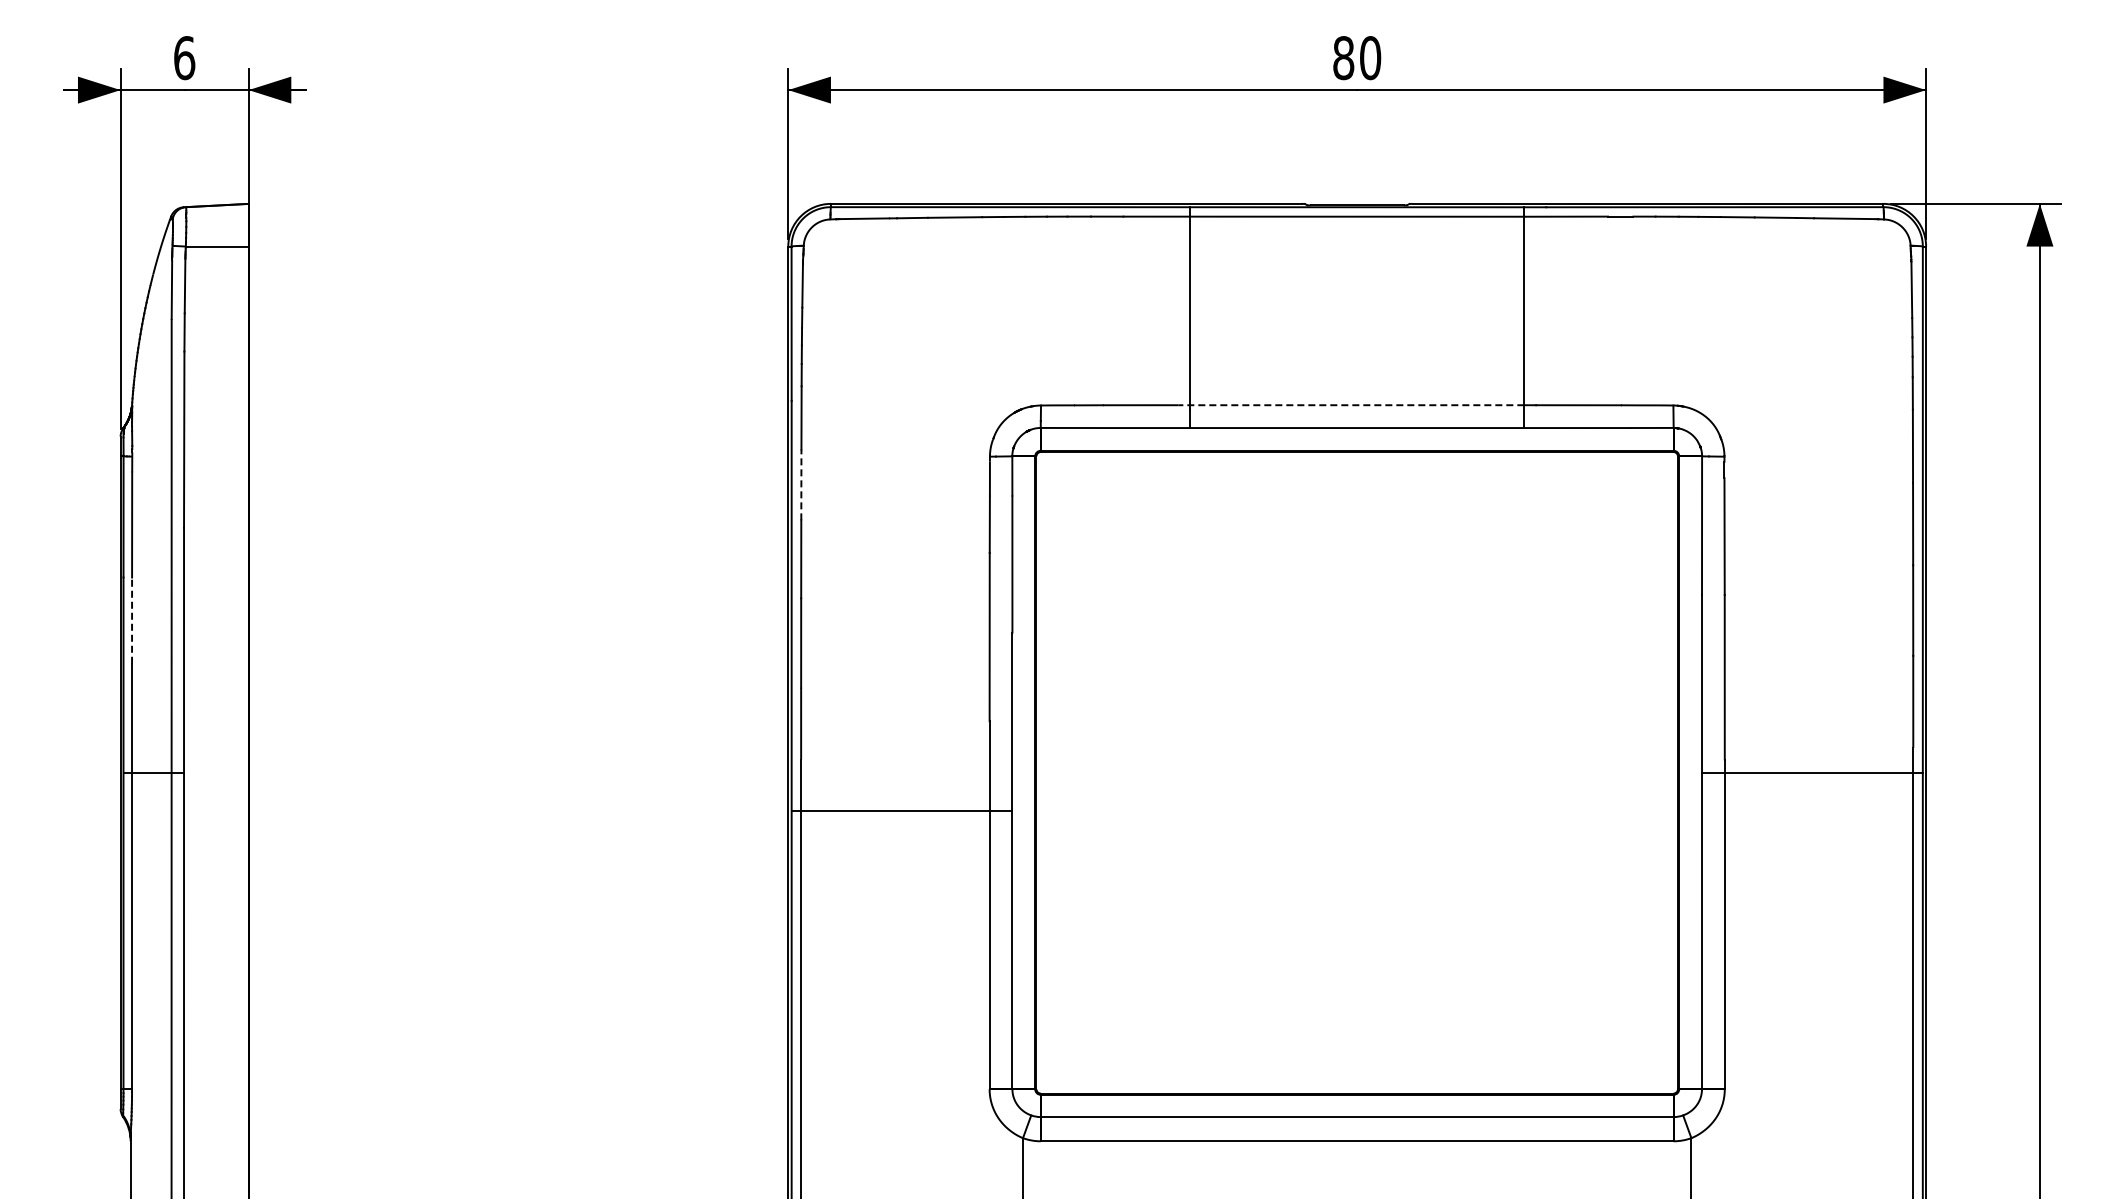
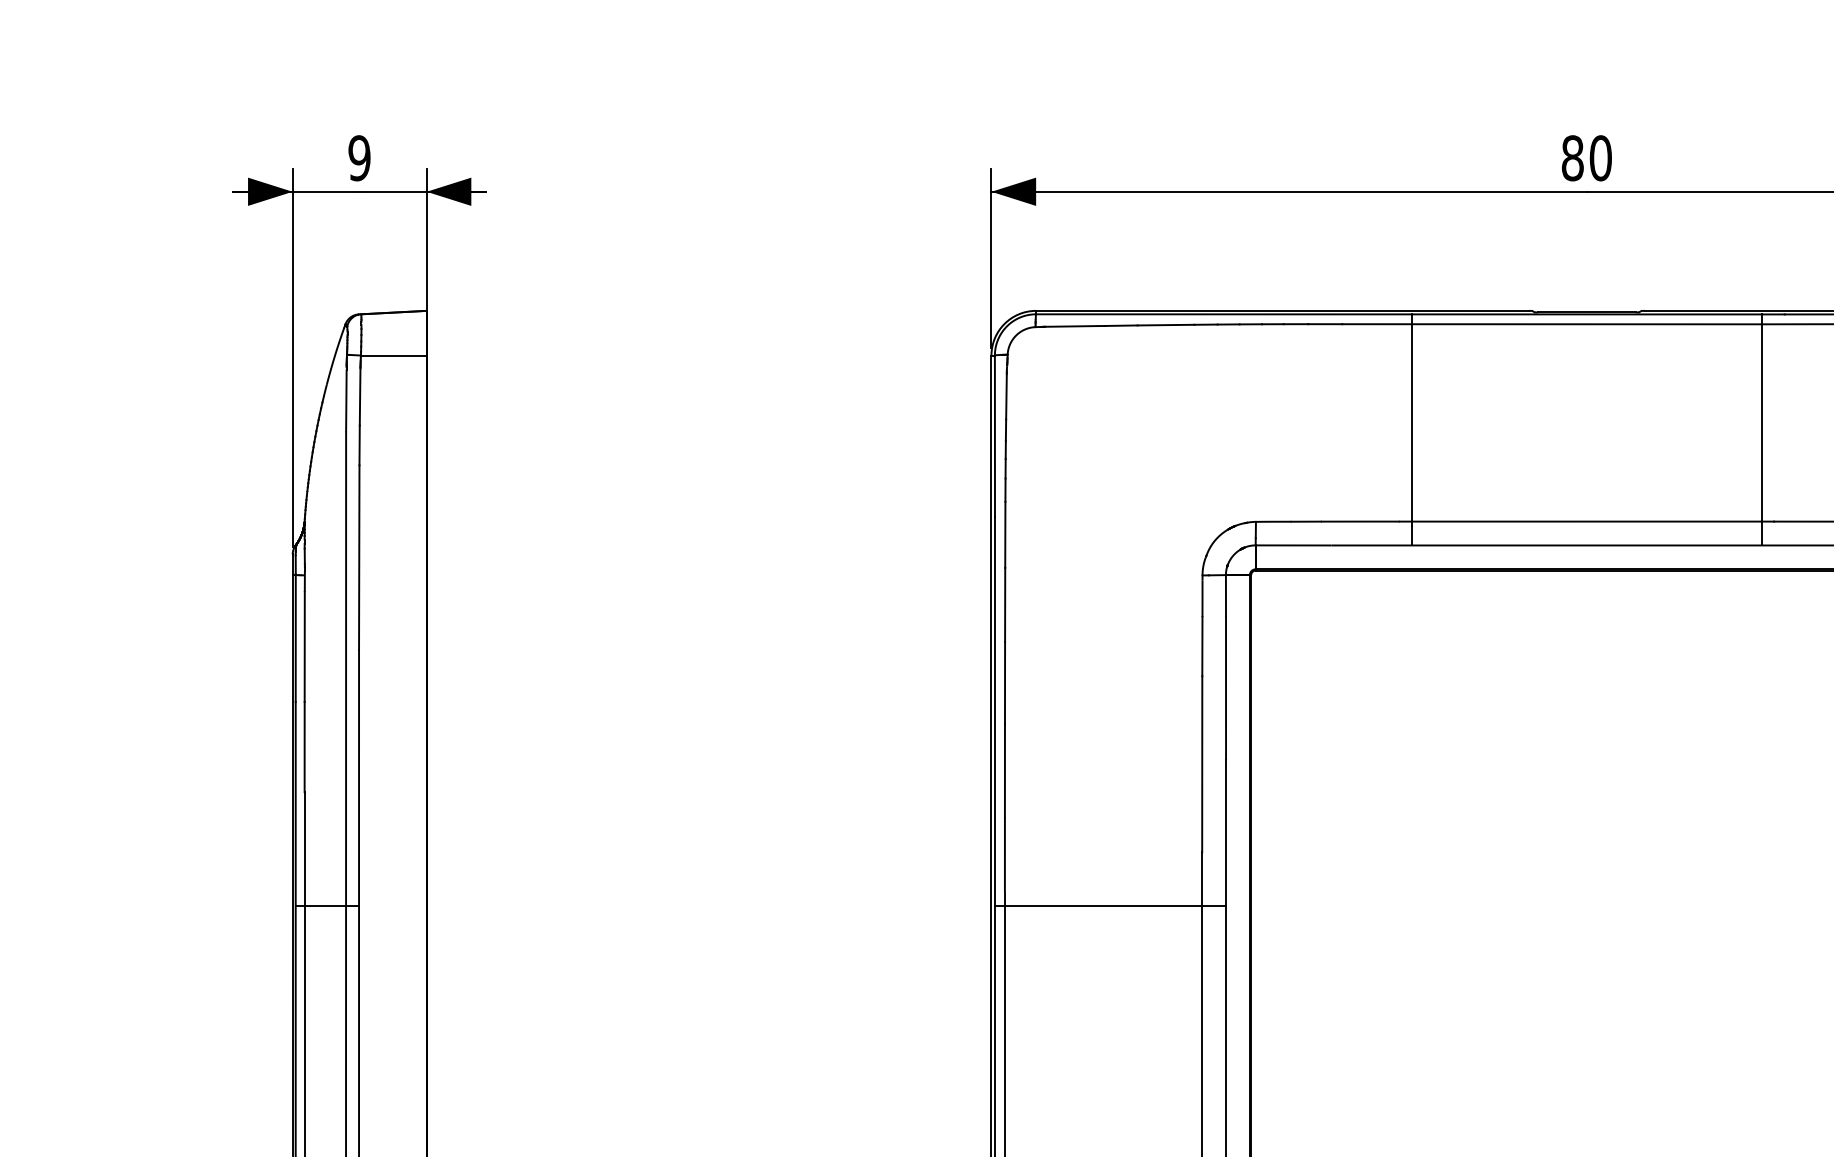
text: (184, 58) -> (359, 158), 6 -> 9
line: (1350, 405) -> (1579, 521), dashed -> solid
line: (801, 484) -> (1005, 604), dashed -> solid
line: (132, 620) -> (305, 746), dashed -> solid
line: (901, 810) -> (1109, 905), moved

